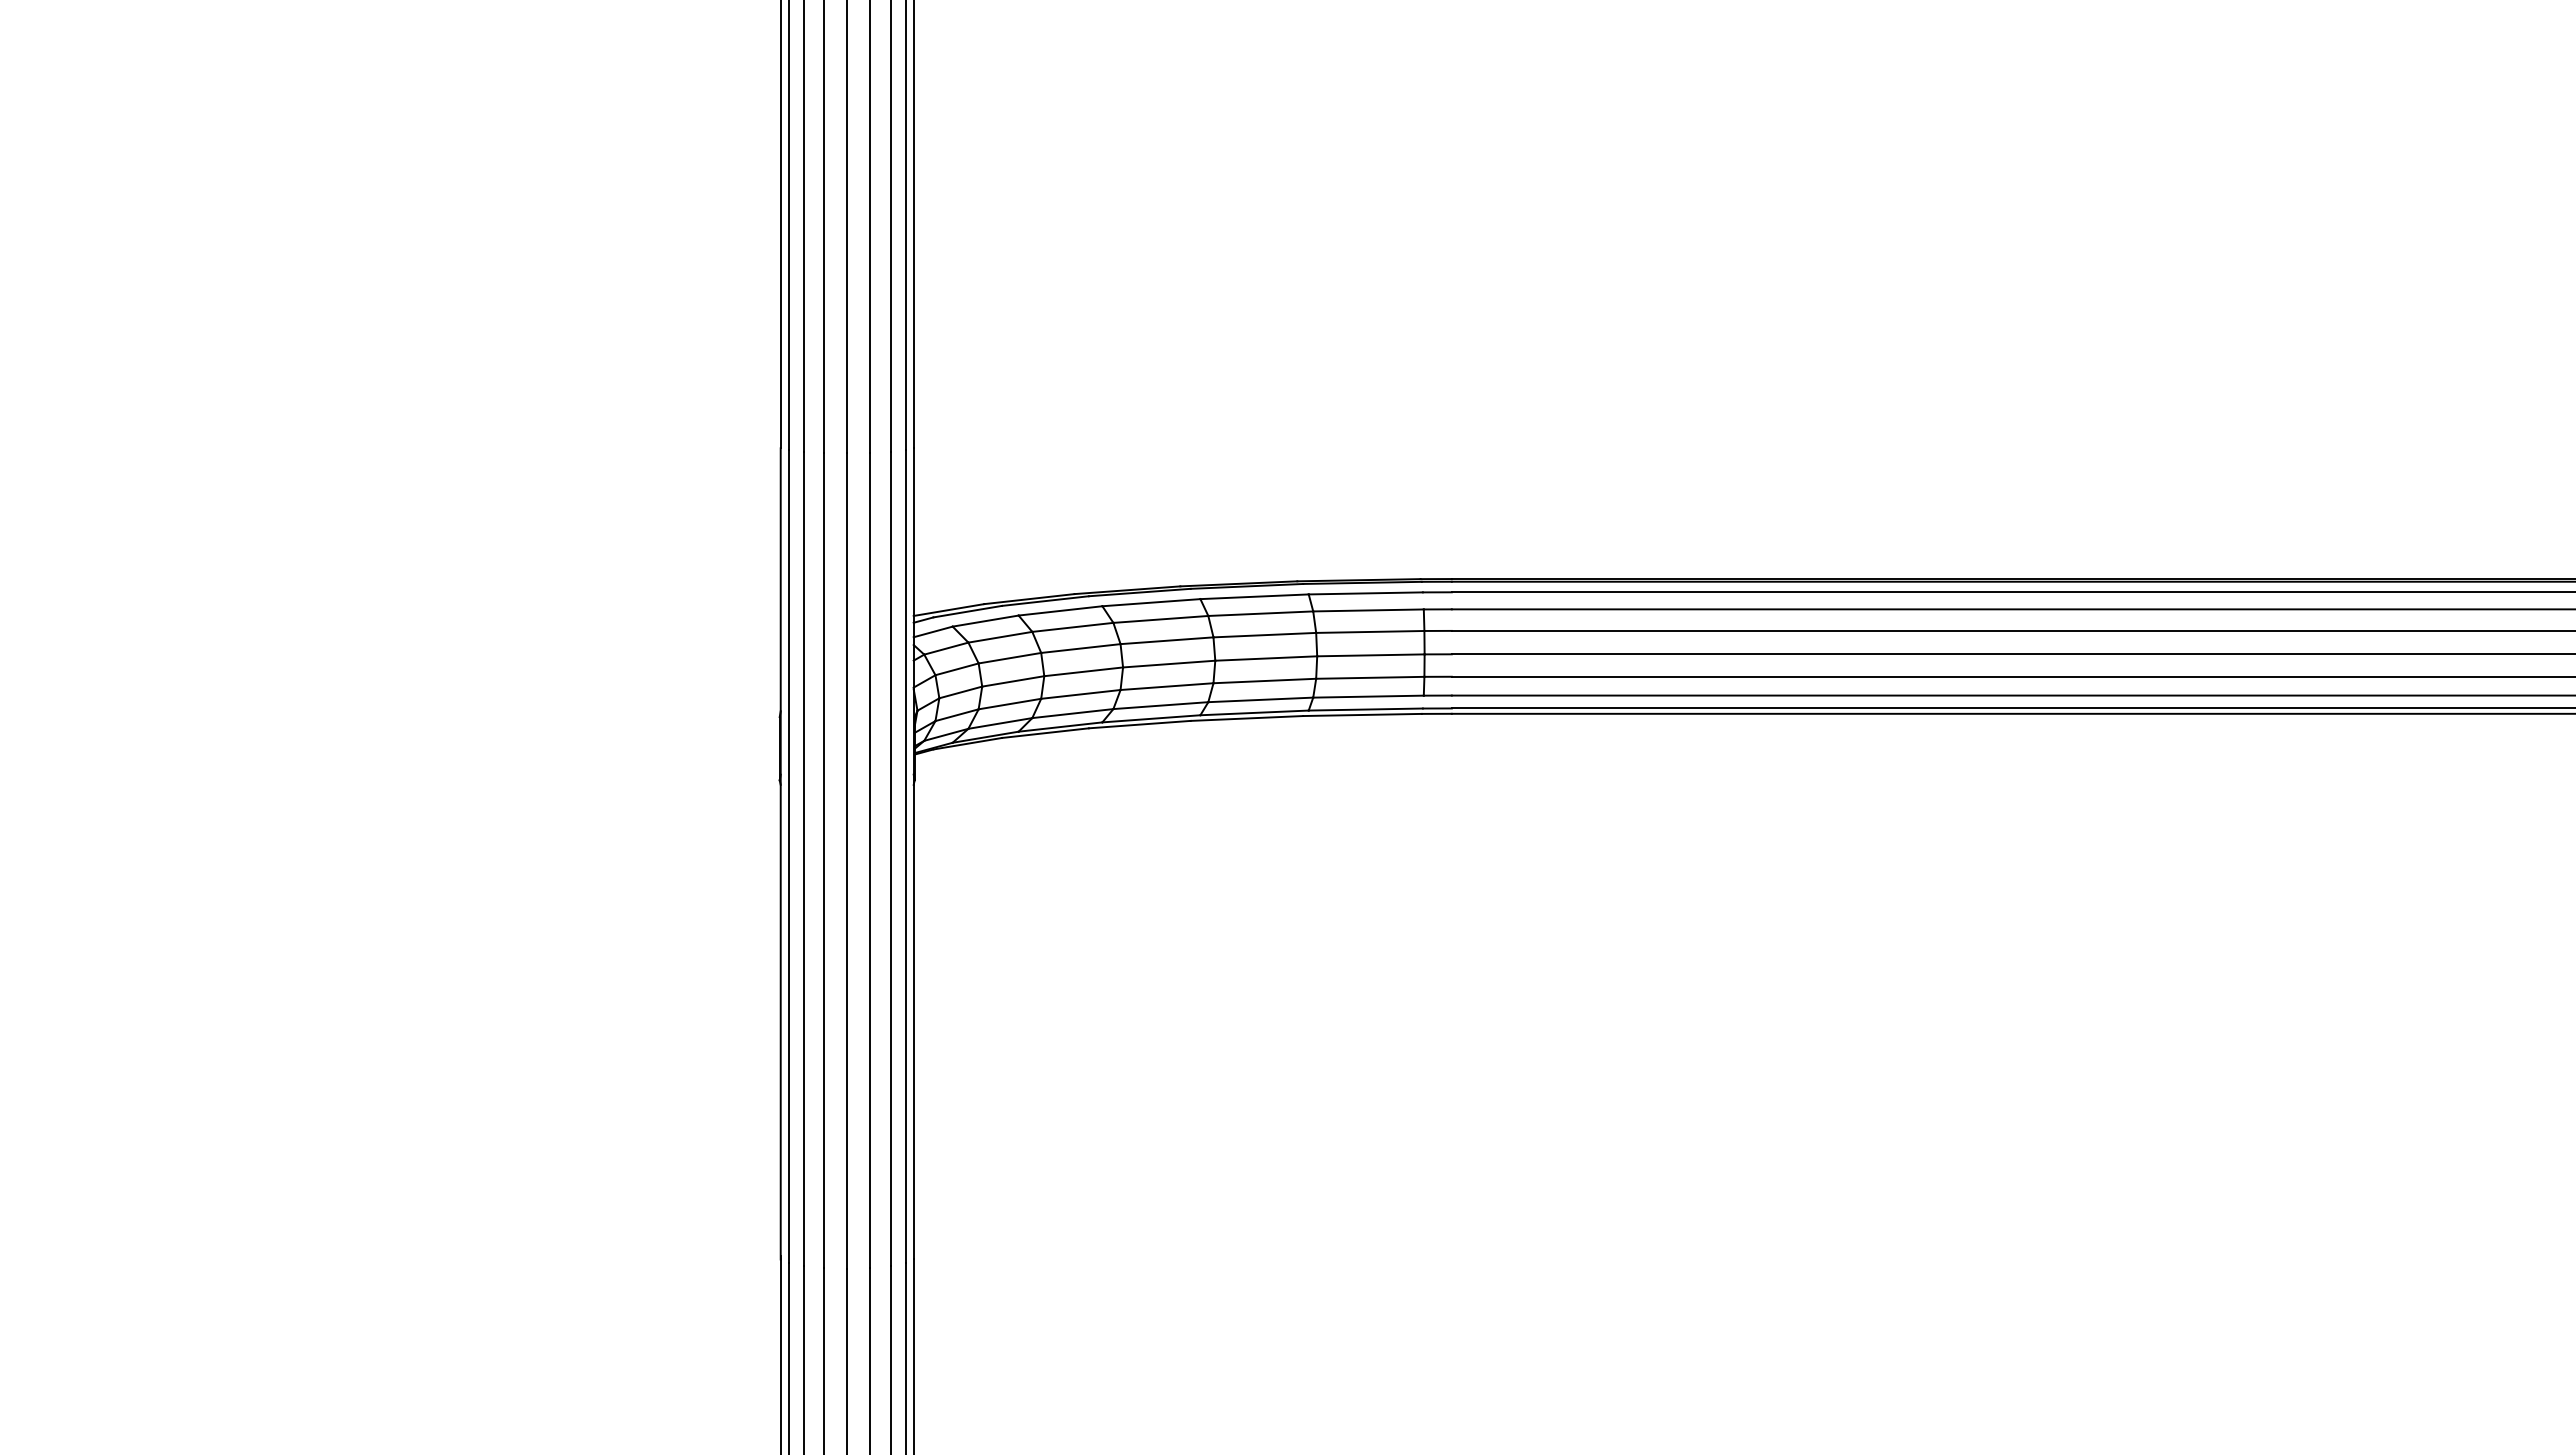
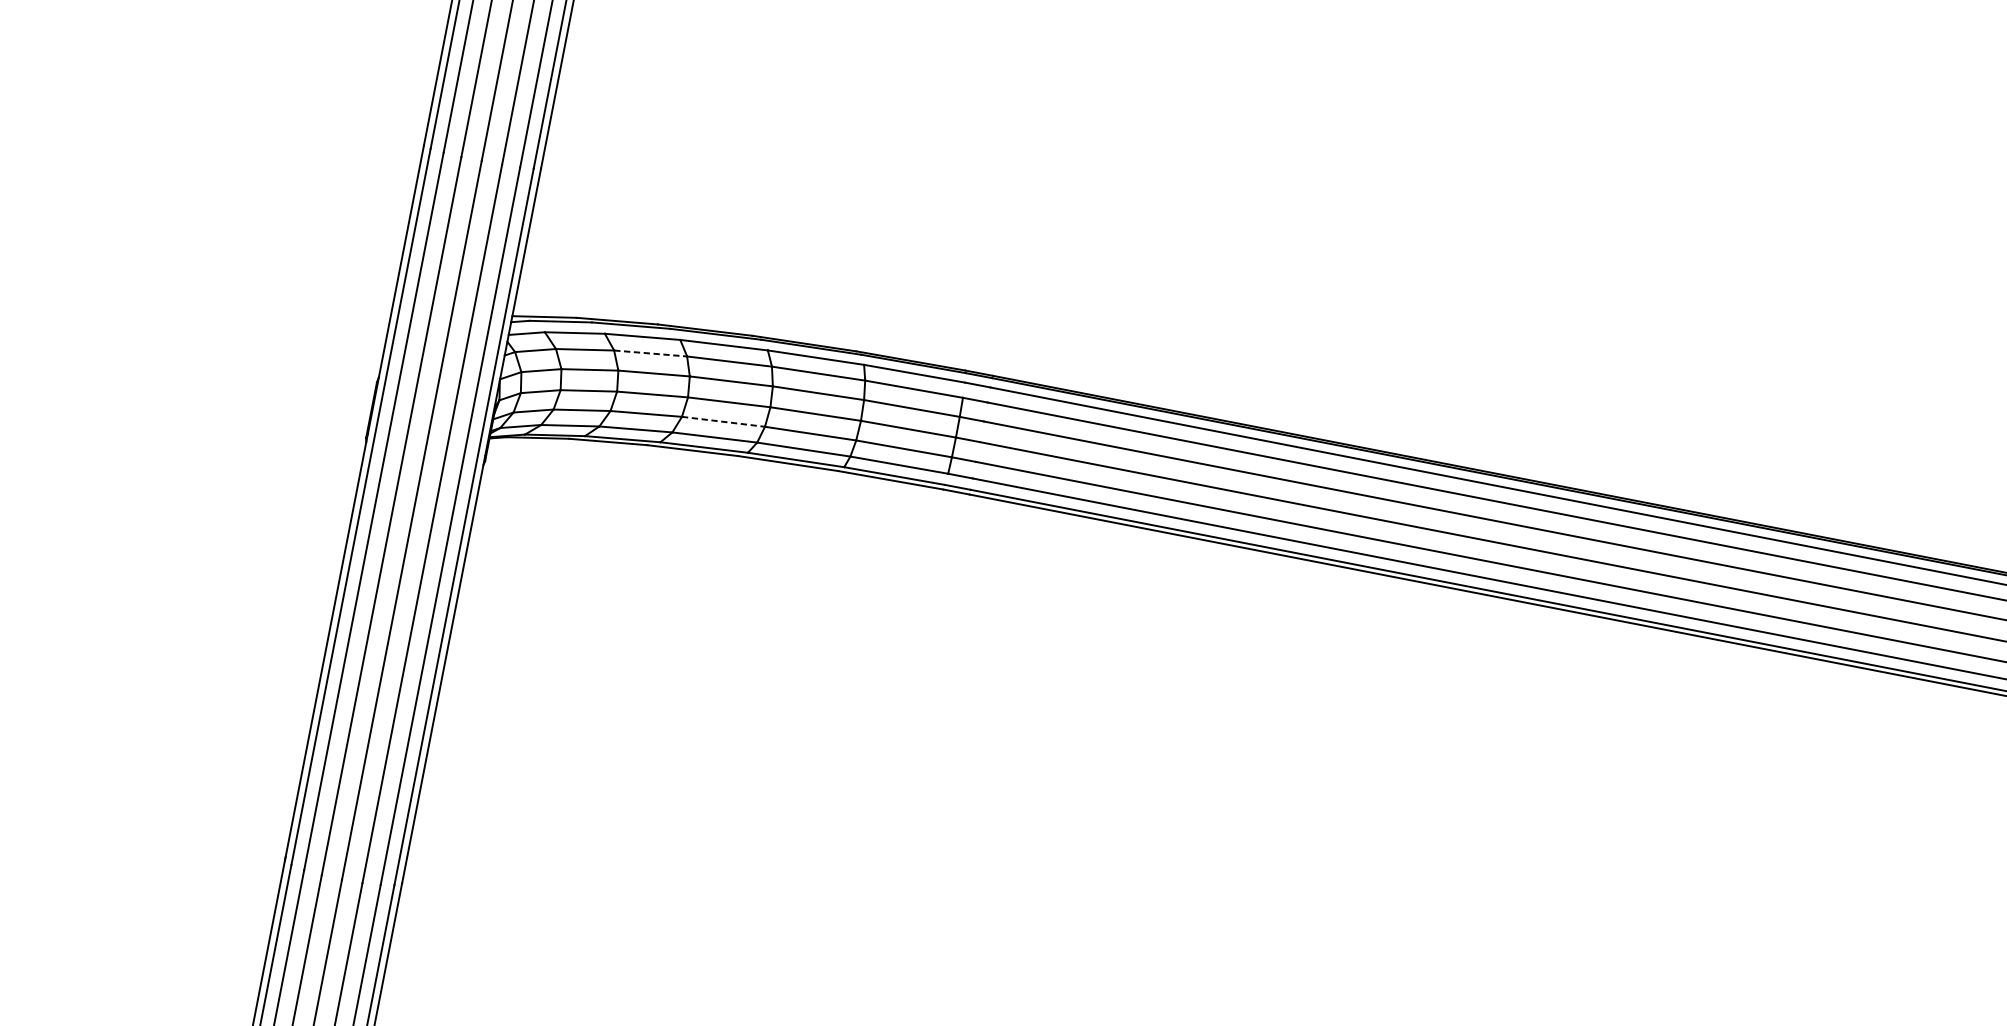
line: (1072, 627) -> (650, 353), solid -> dashed
line: (1167, 686) -> (723, 421), solid -> dashed

